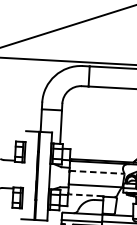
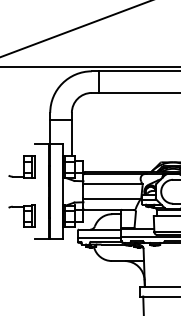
line: (97, 172) -> (113, 184), dashed -> solid
line: (85, 195) -> (102, 209), dashed -> solid

